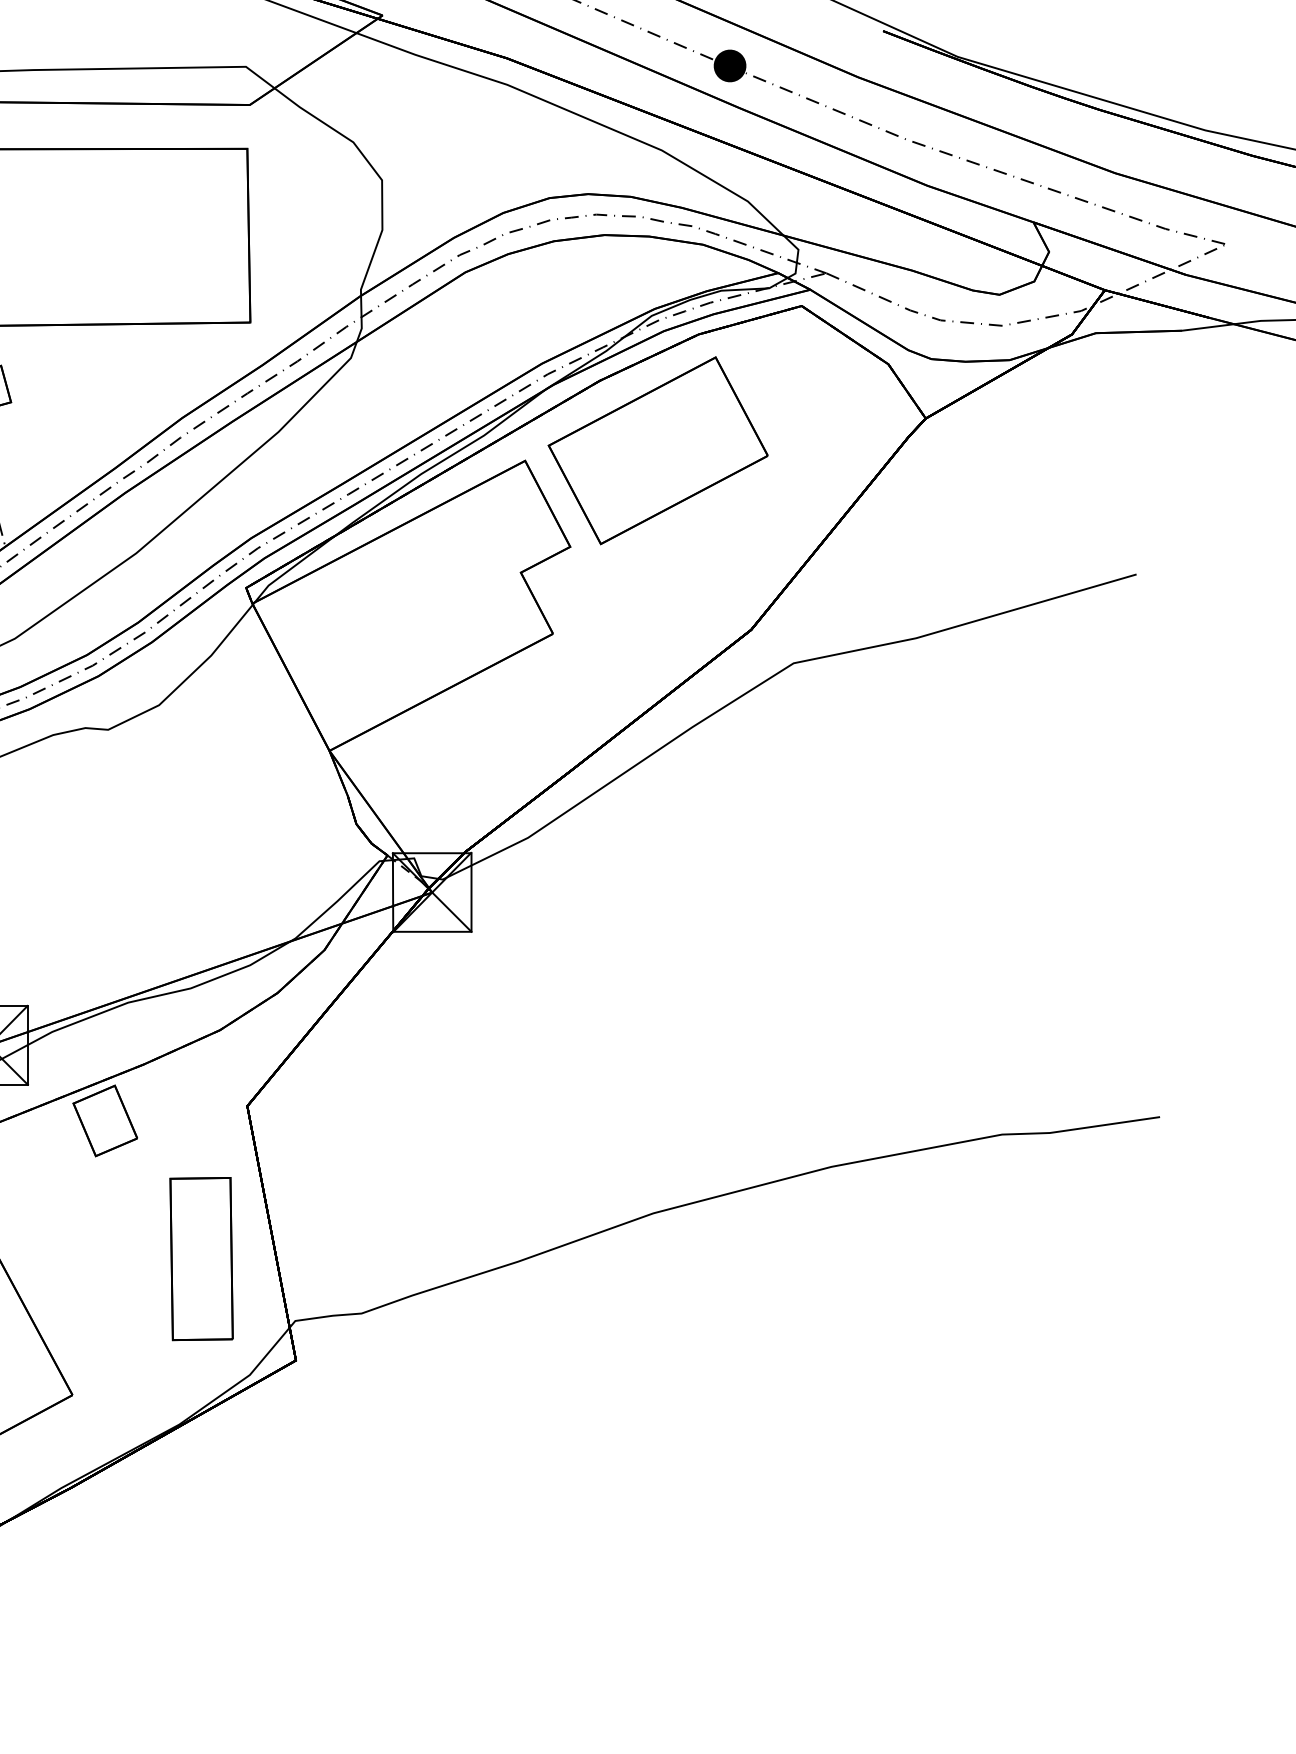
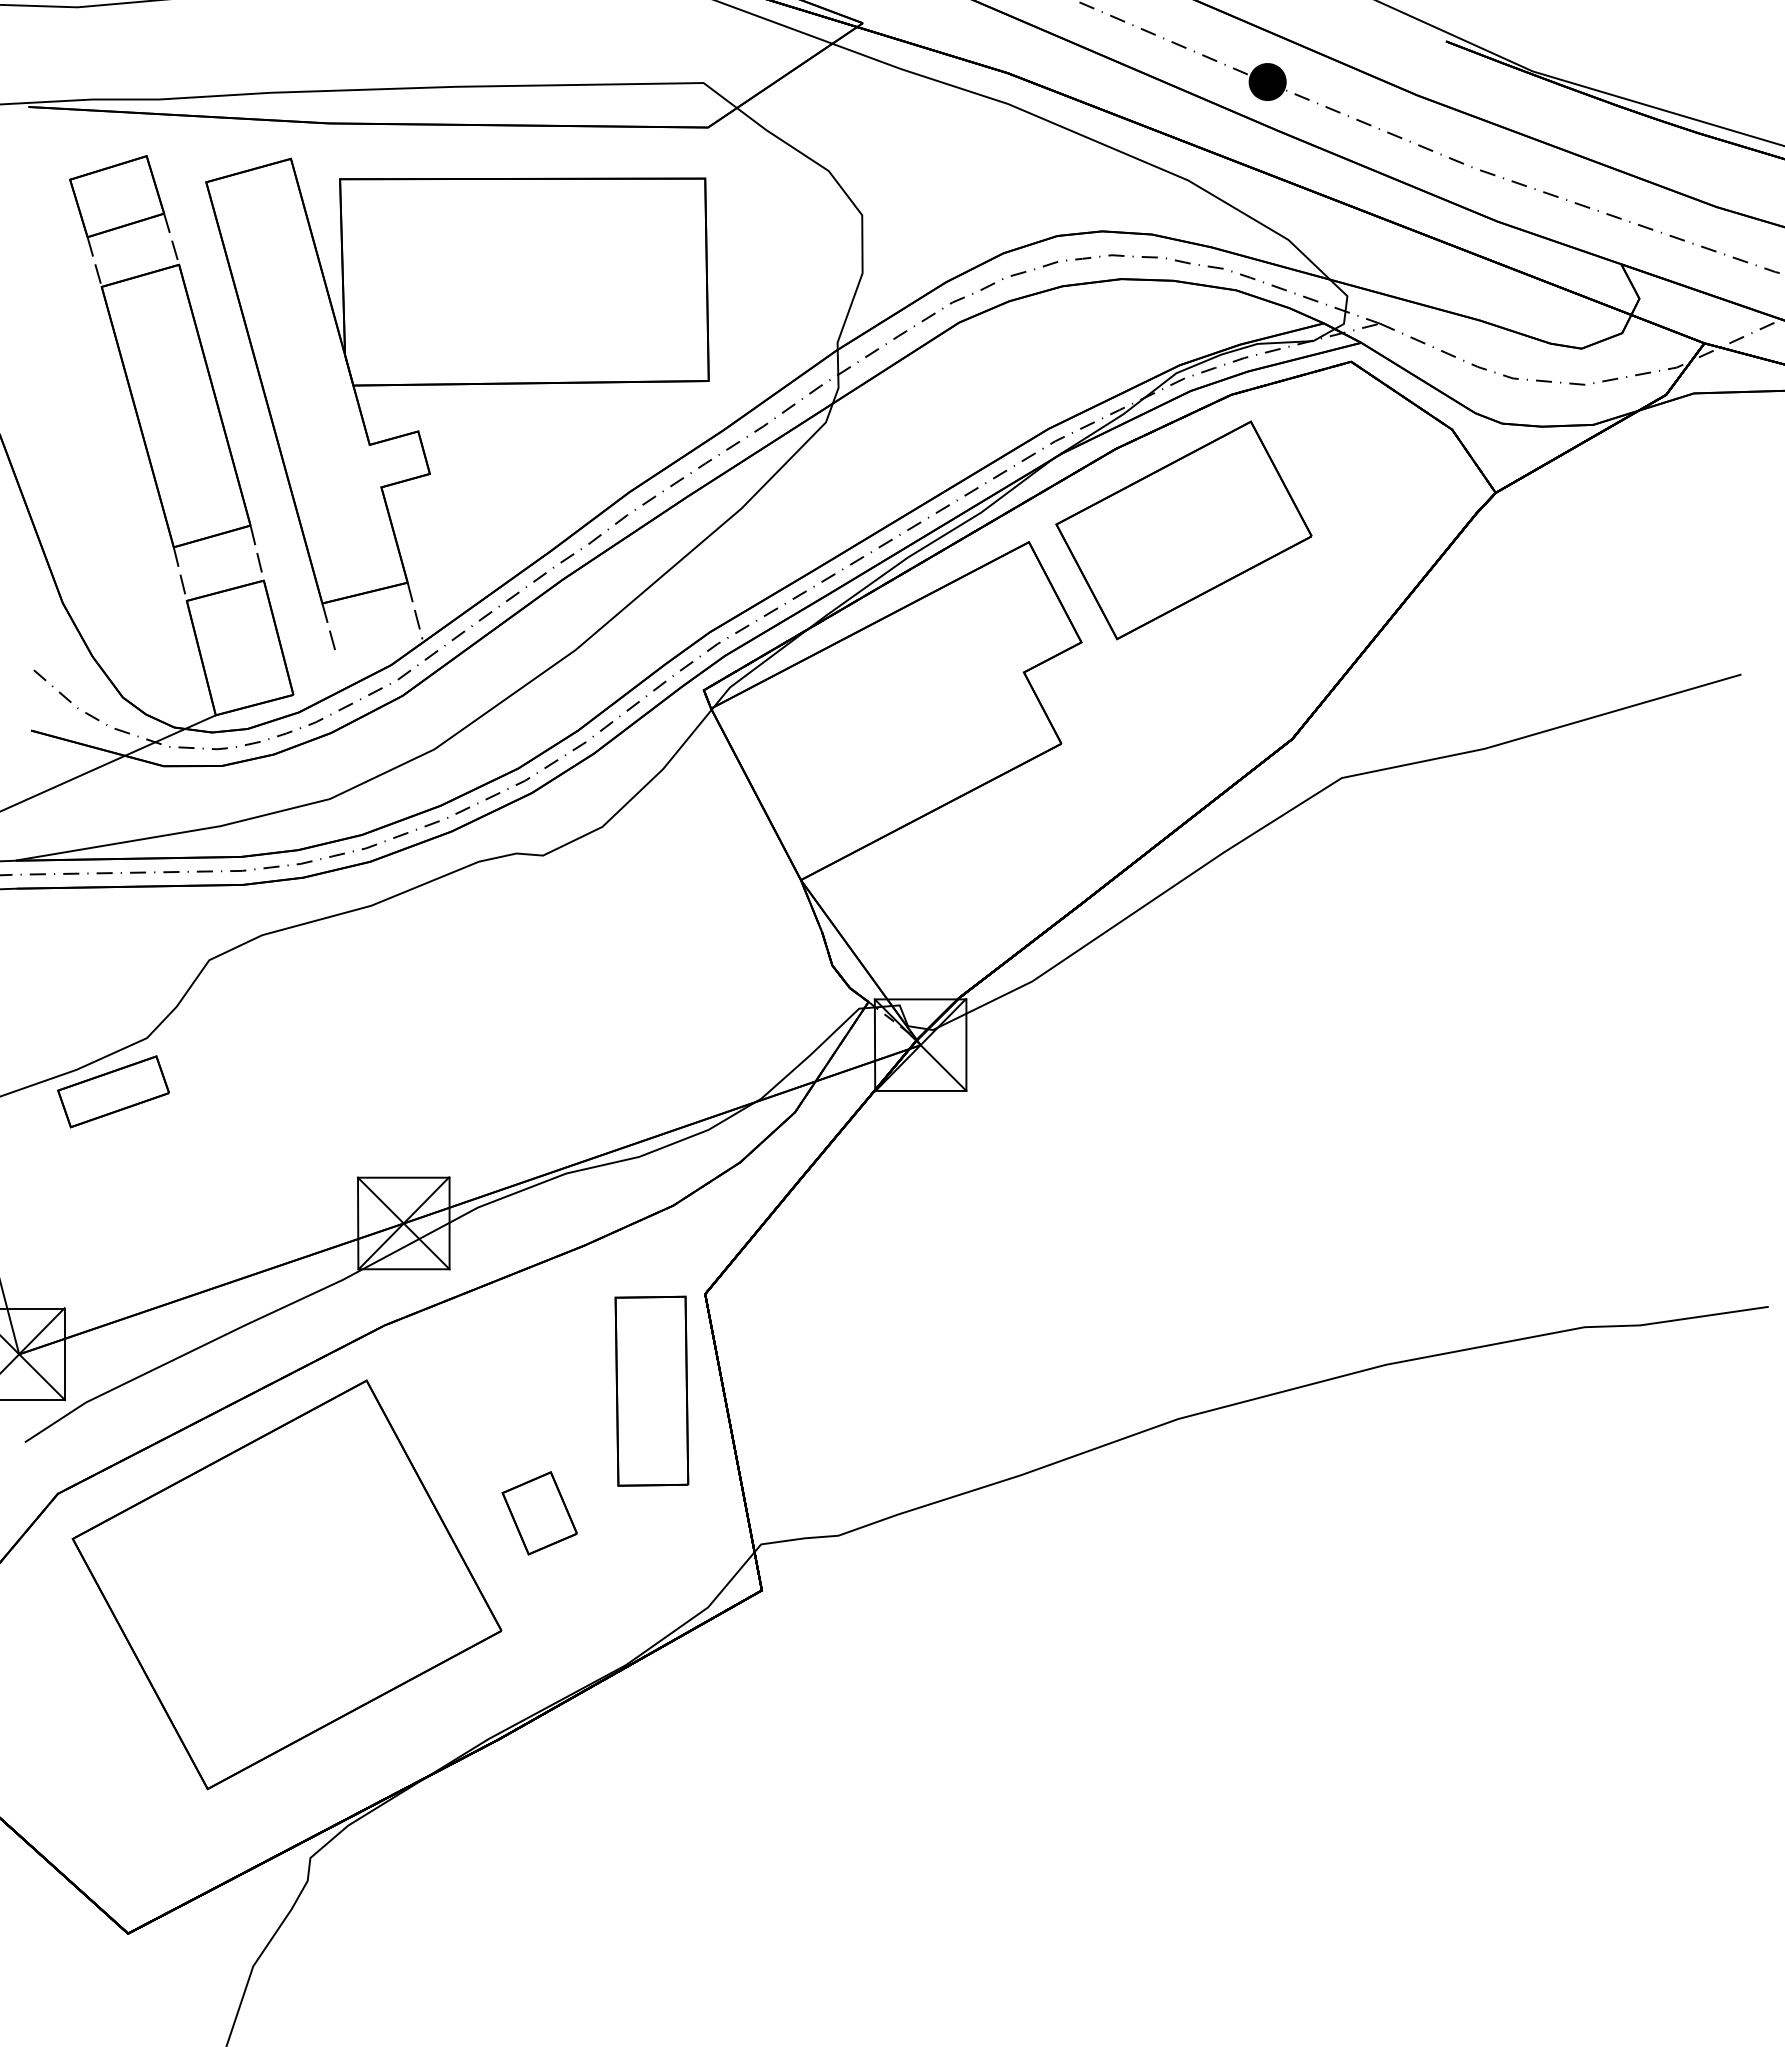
part: (105, 1121) -> (539, 1513), moved
part: (201, 1258) -> (651, 1390), moved

